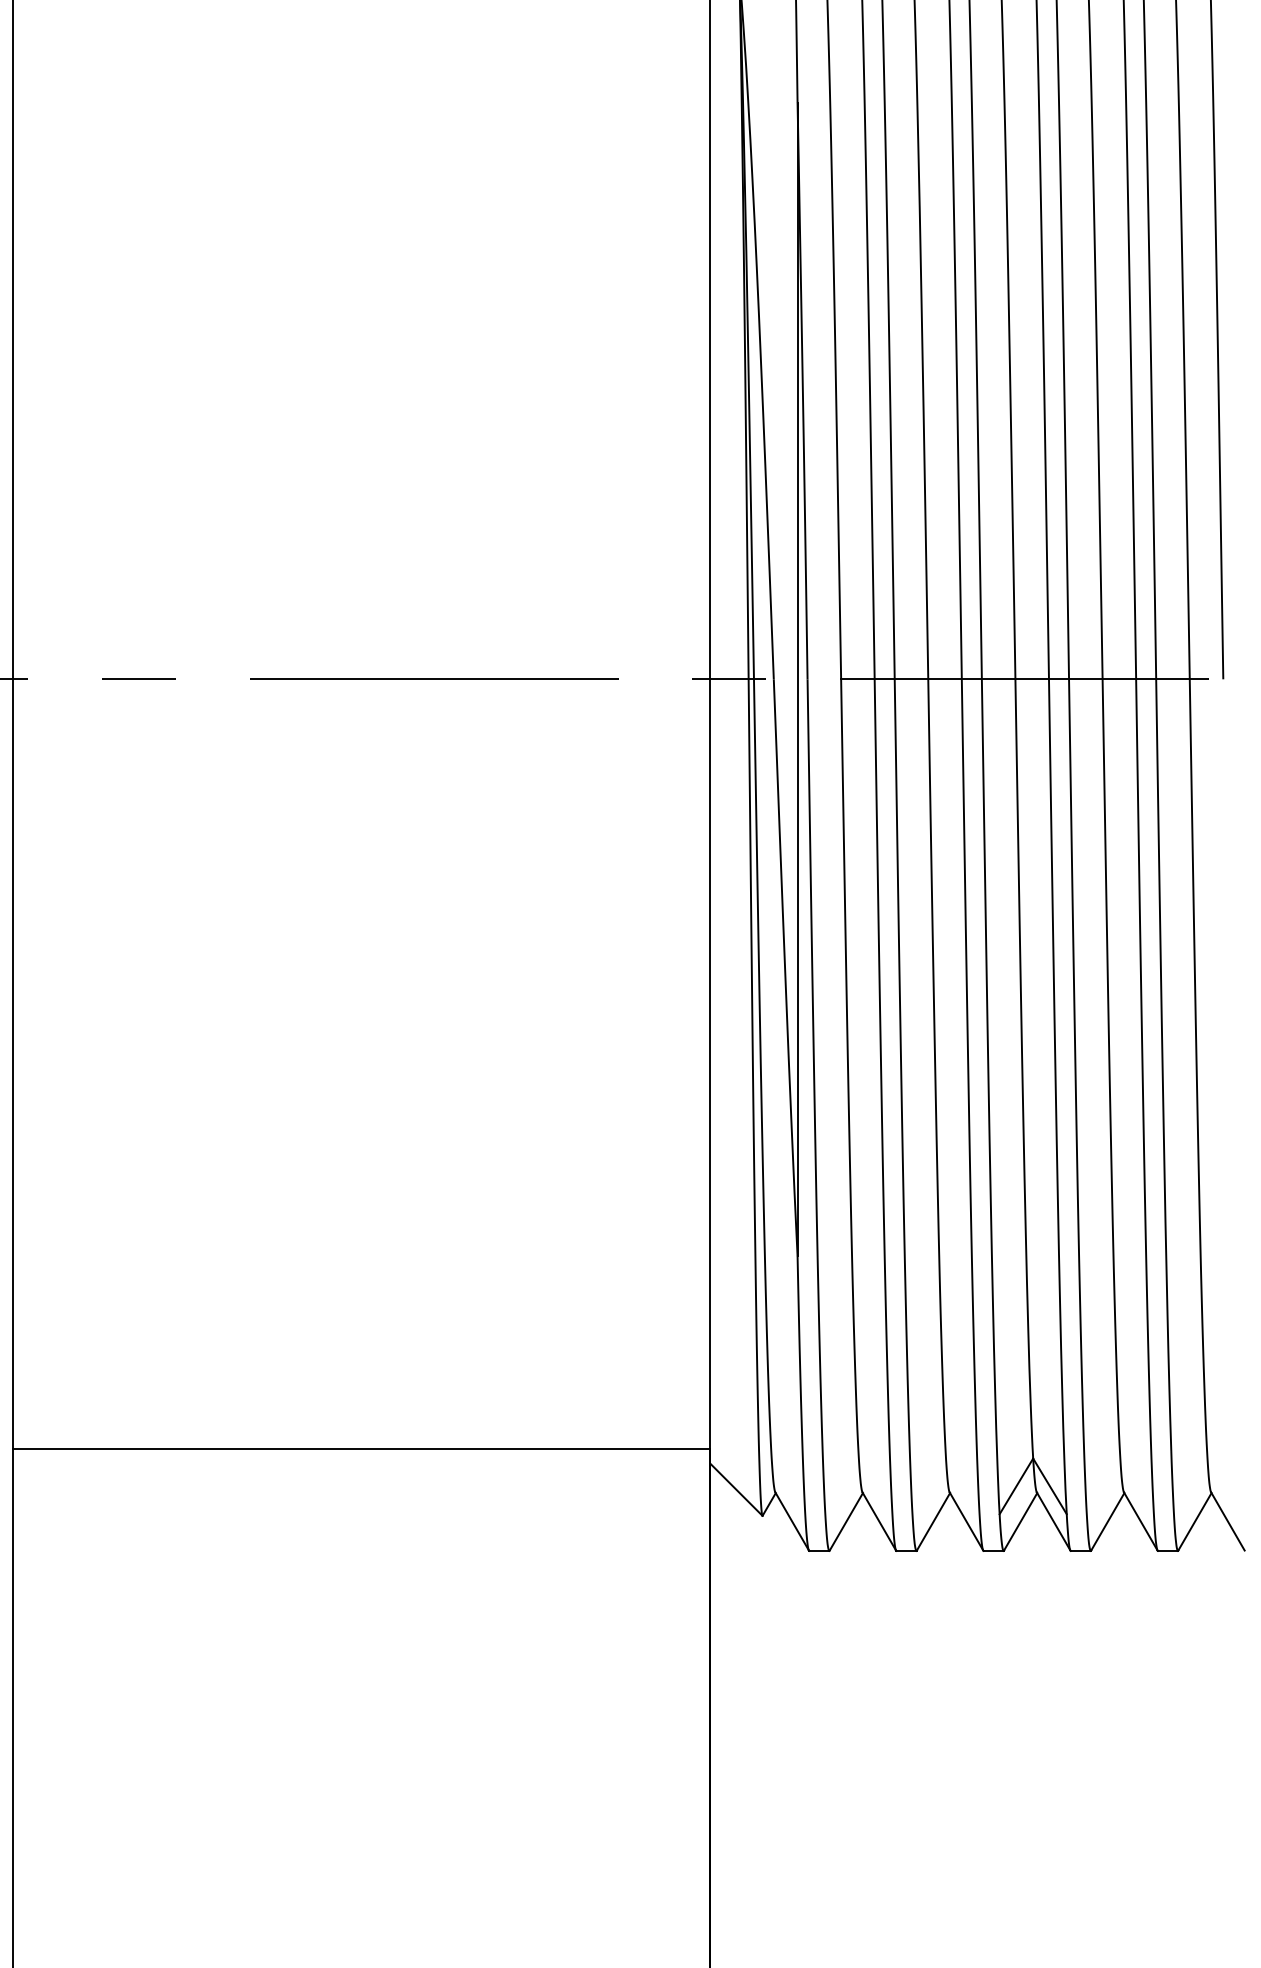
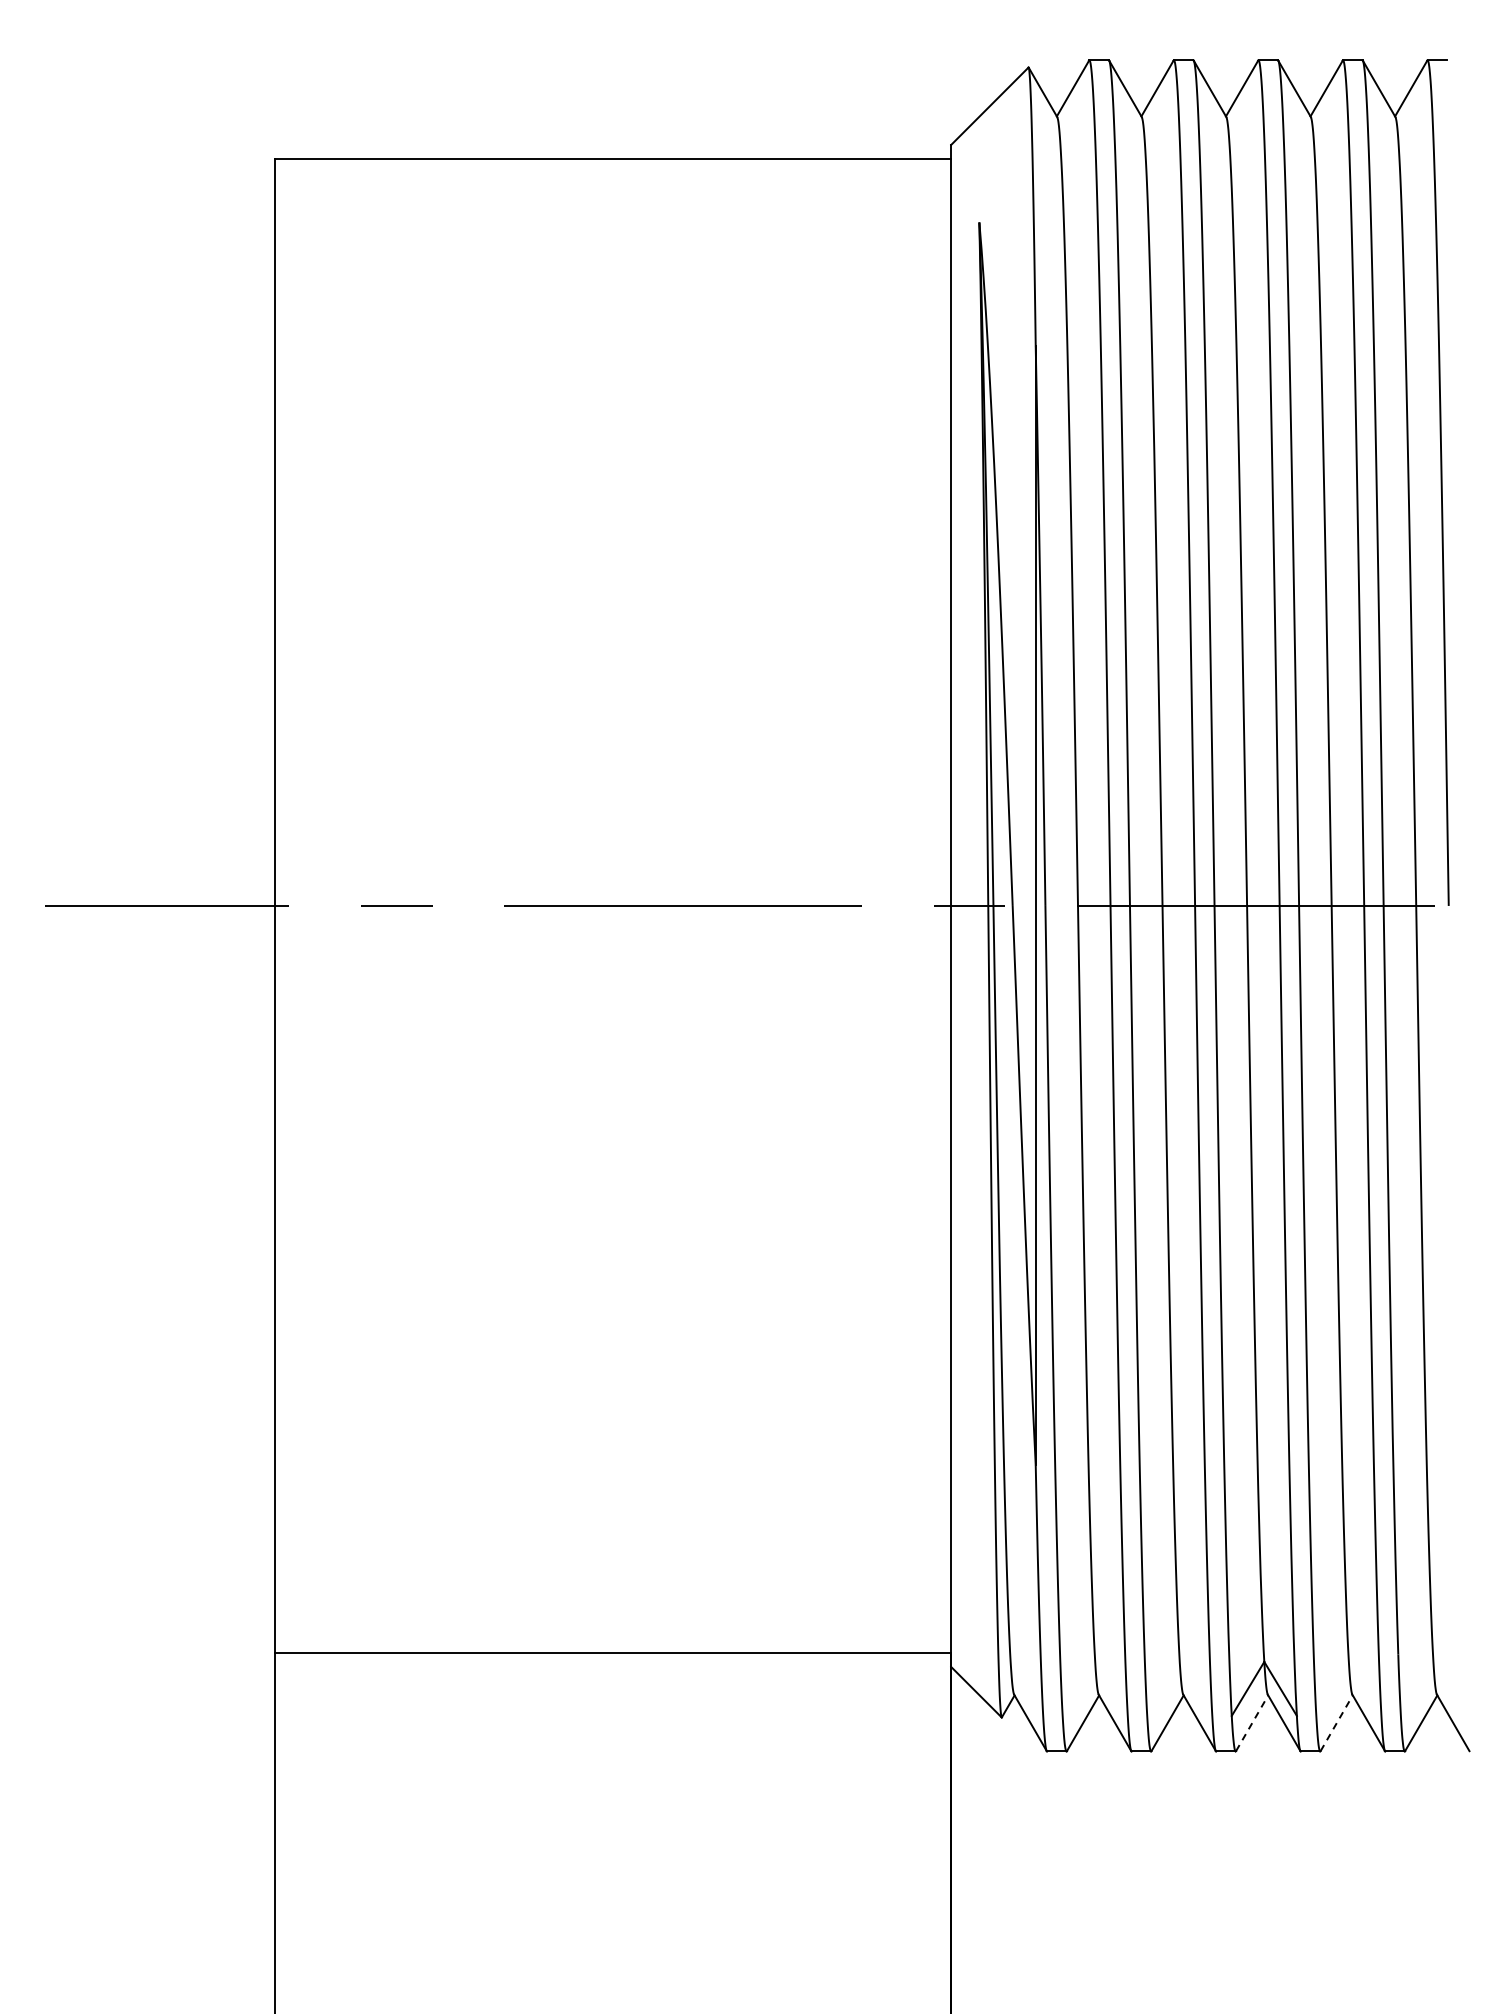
line: (1021, 1521) -> (1252, 1722), solid -> dashed
line: (1107, 1521) -> (1336, 1722), solid -> dashed

